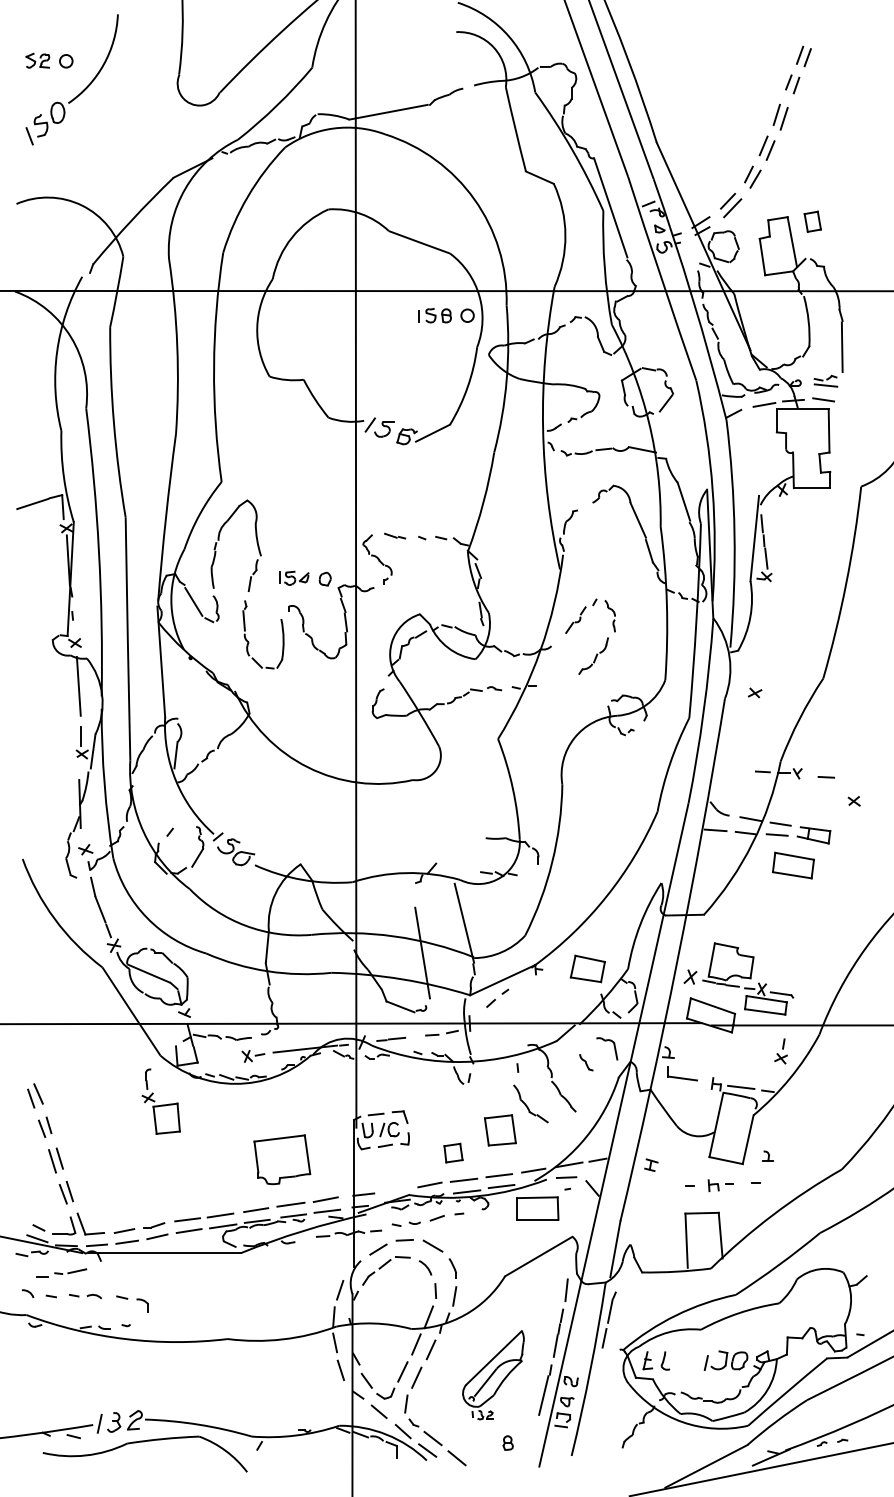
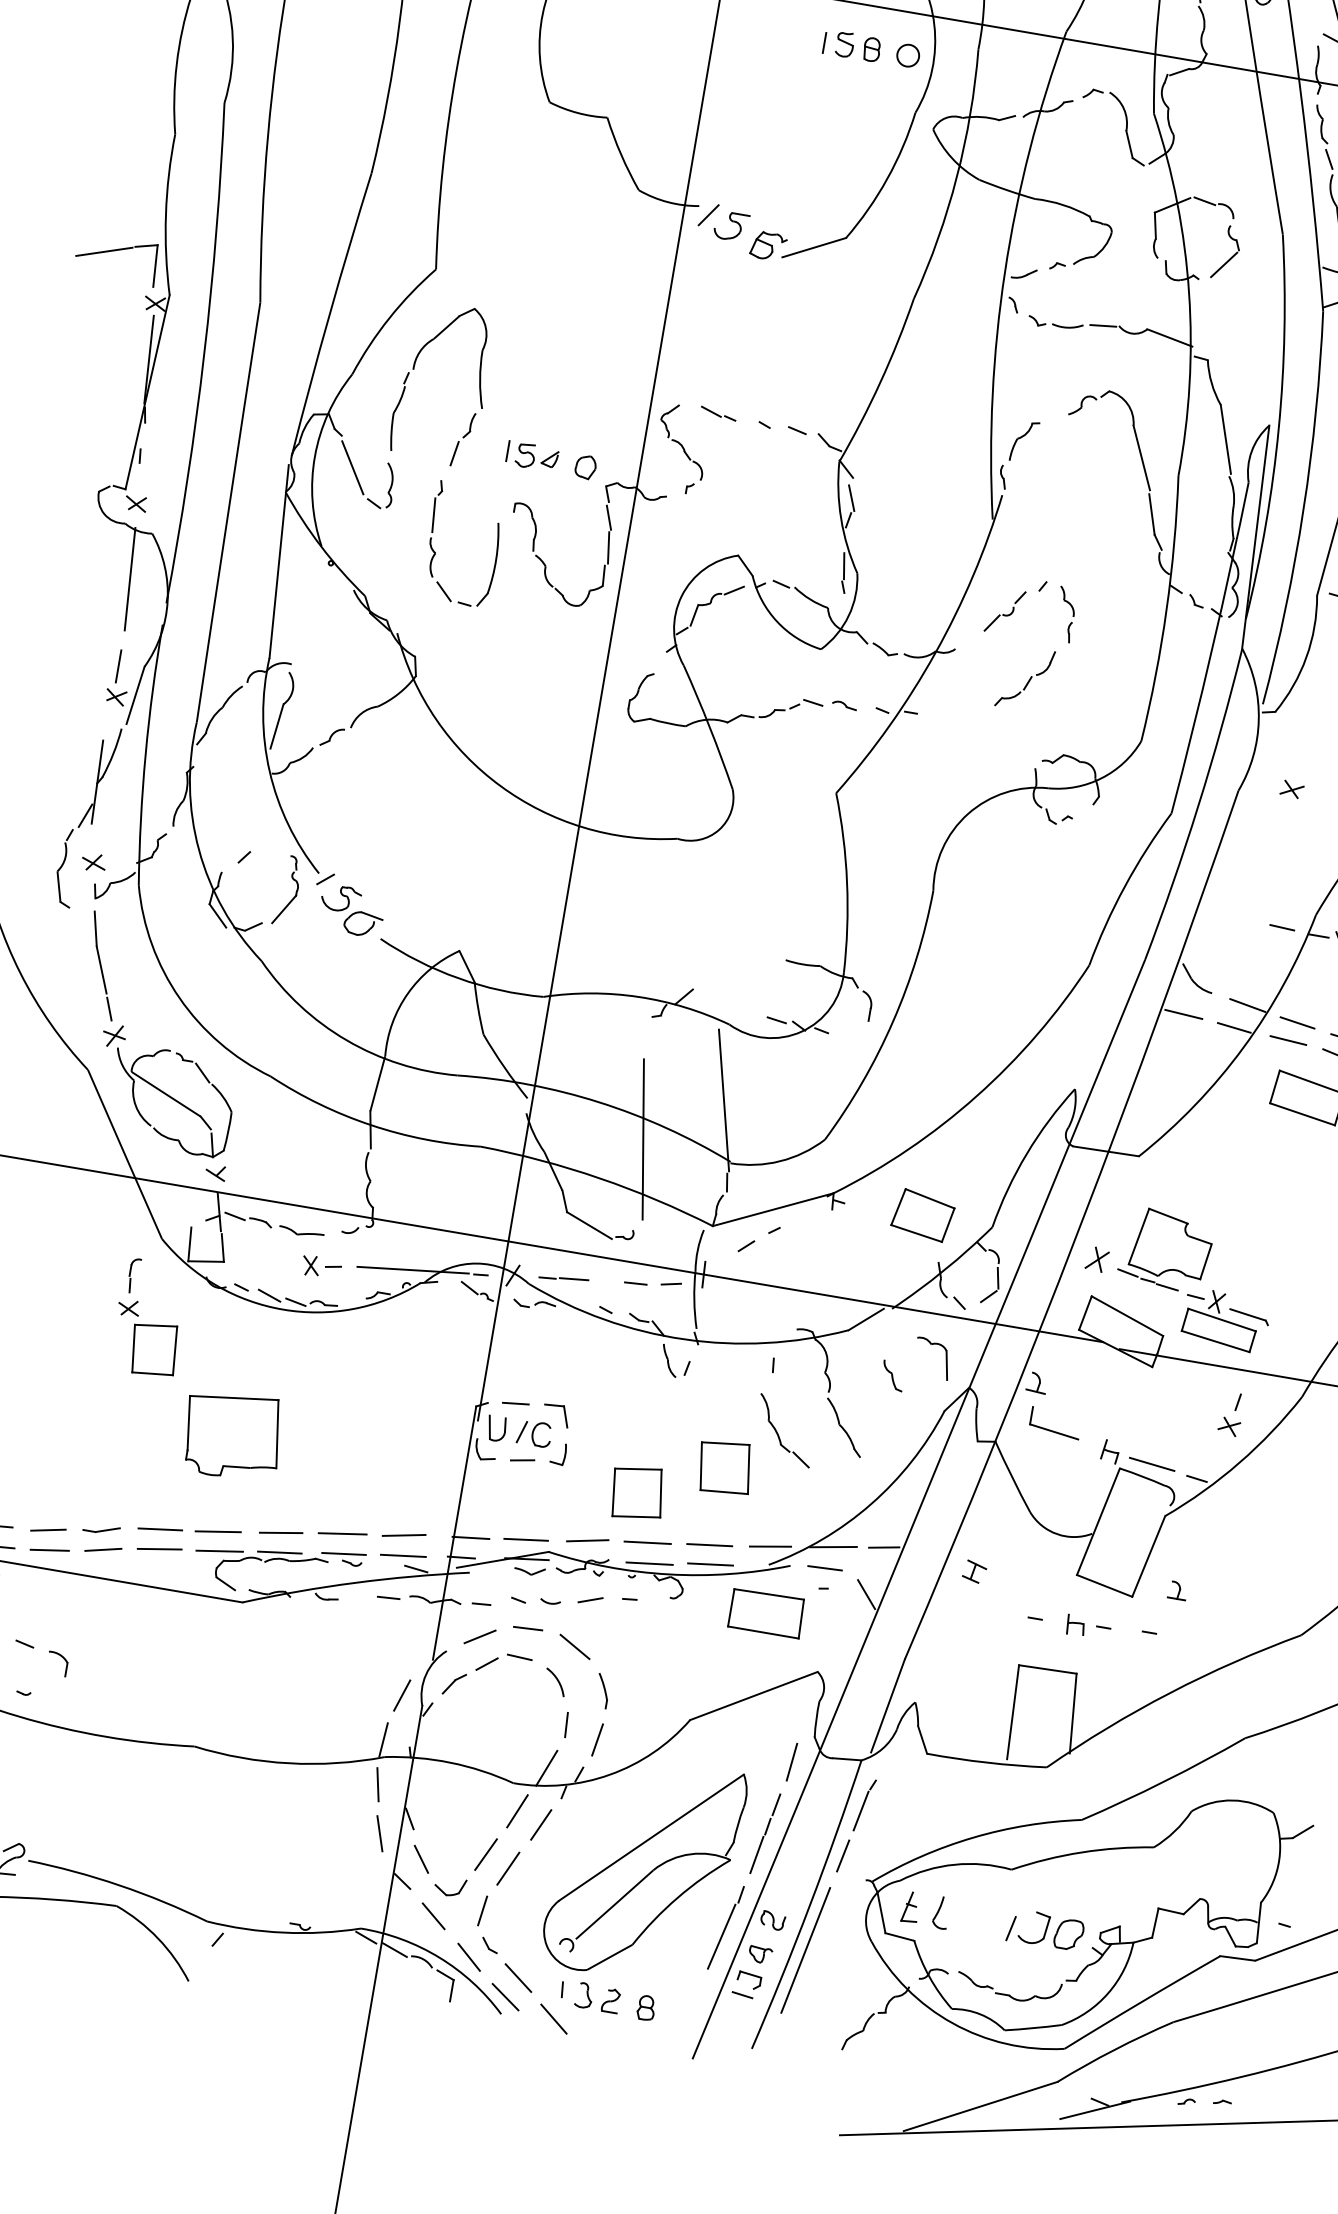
part: (453, 1152) -> (637, 1491), size x1.67
part: (282, 1159) -> (232, 1434), moved
line: (394, 1189) -> (525, 1538), added
part: (493, 1374) -> (641, 1885), size x1.67
line: (592, 1394) -> (805, 1949), added

